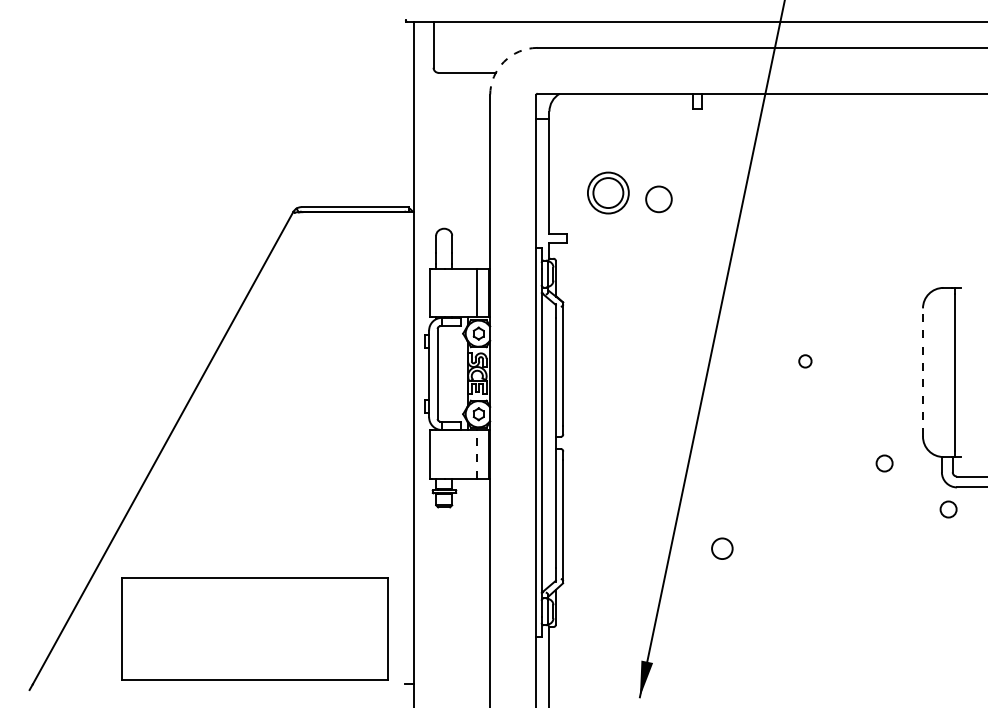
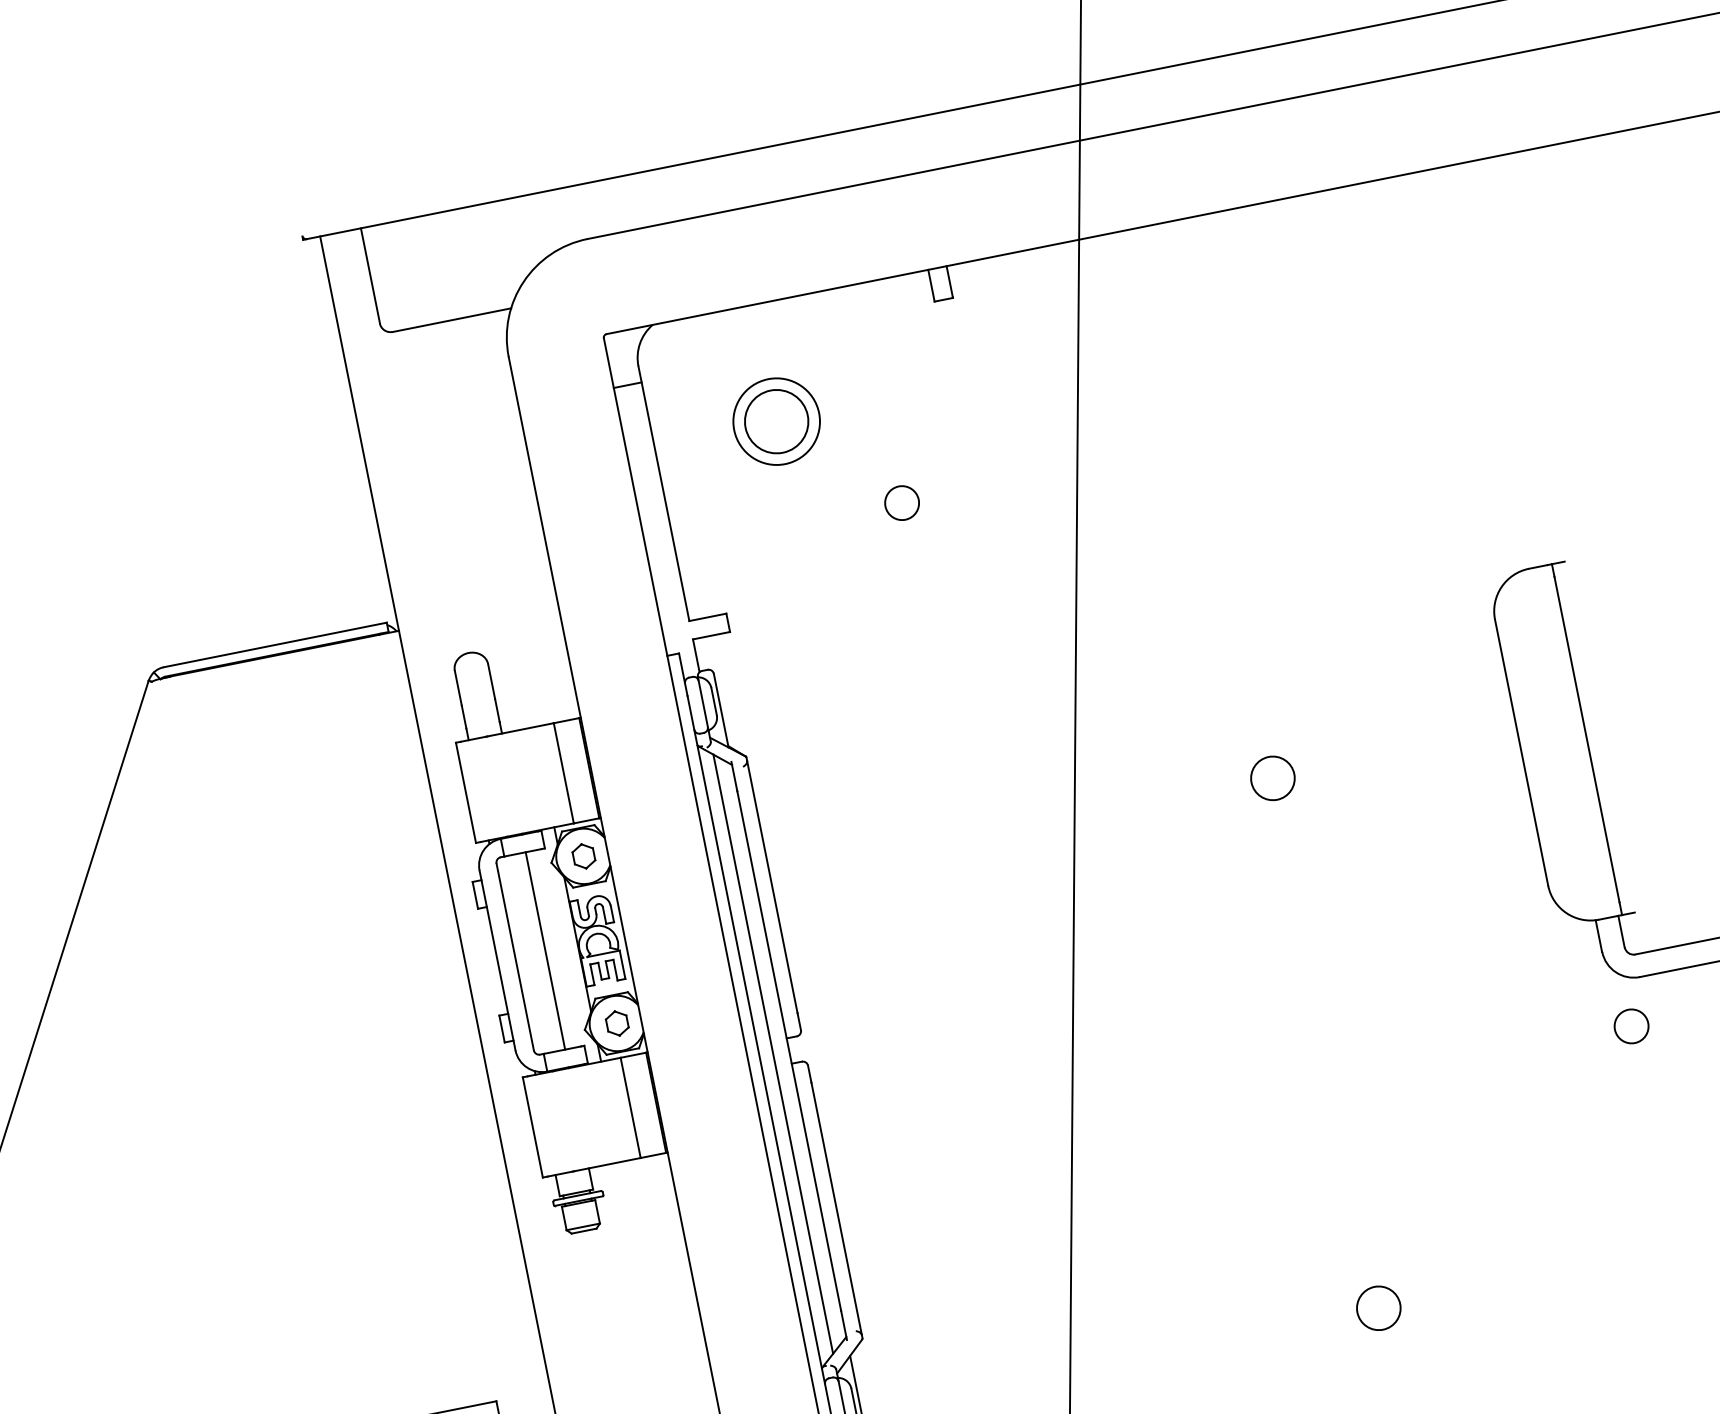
arc: (504, 61) -> (524, 280), dashed -> solid
part: (608, 192) -> (776, 420), moved
circle: (658, 199) -> (901, 503), size x0.62
circle: (805, 361) -> (1273, 778), size x1.67
line: (922, 371) -> (1520, 750), dashed -> solid
line: (452, 373) -> (545, 949), added
line: (548, 442) -> (773, 1053), added
line: (477, 454) -> (631, 1107), dashed -> solid
circle: (884, 463) -> (1479, 957), removed
circle: (722, 548) -> (1379, 1307), moved

